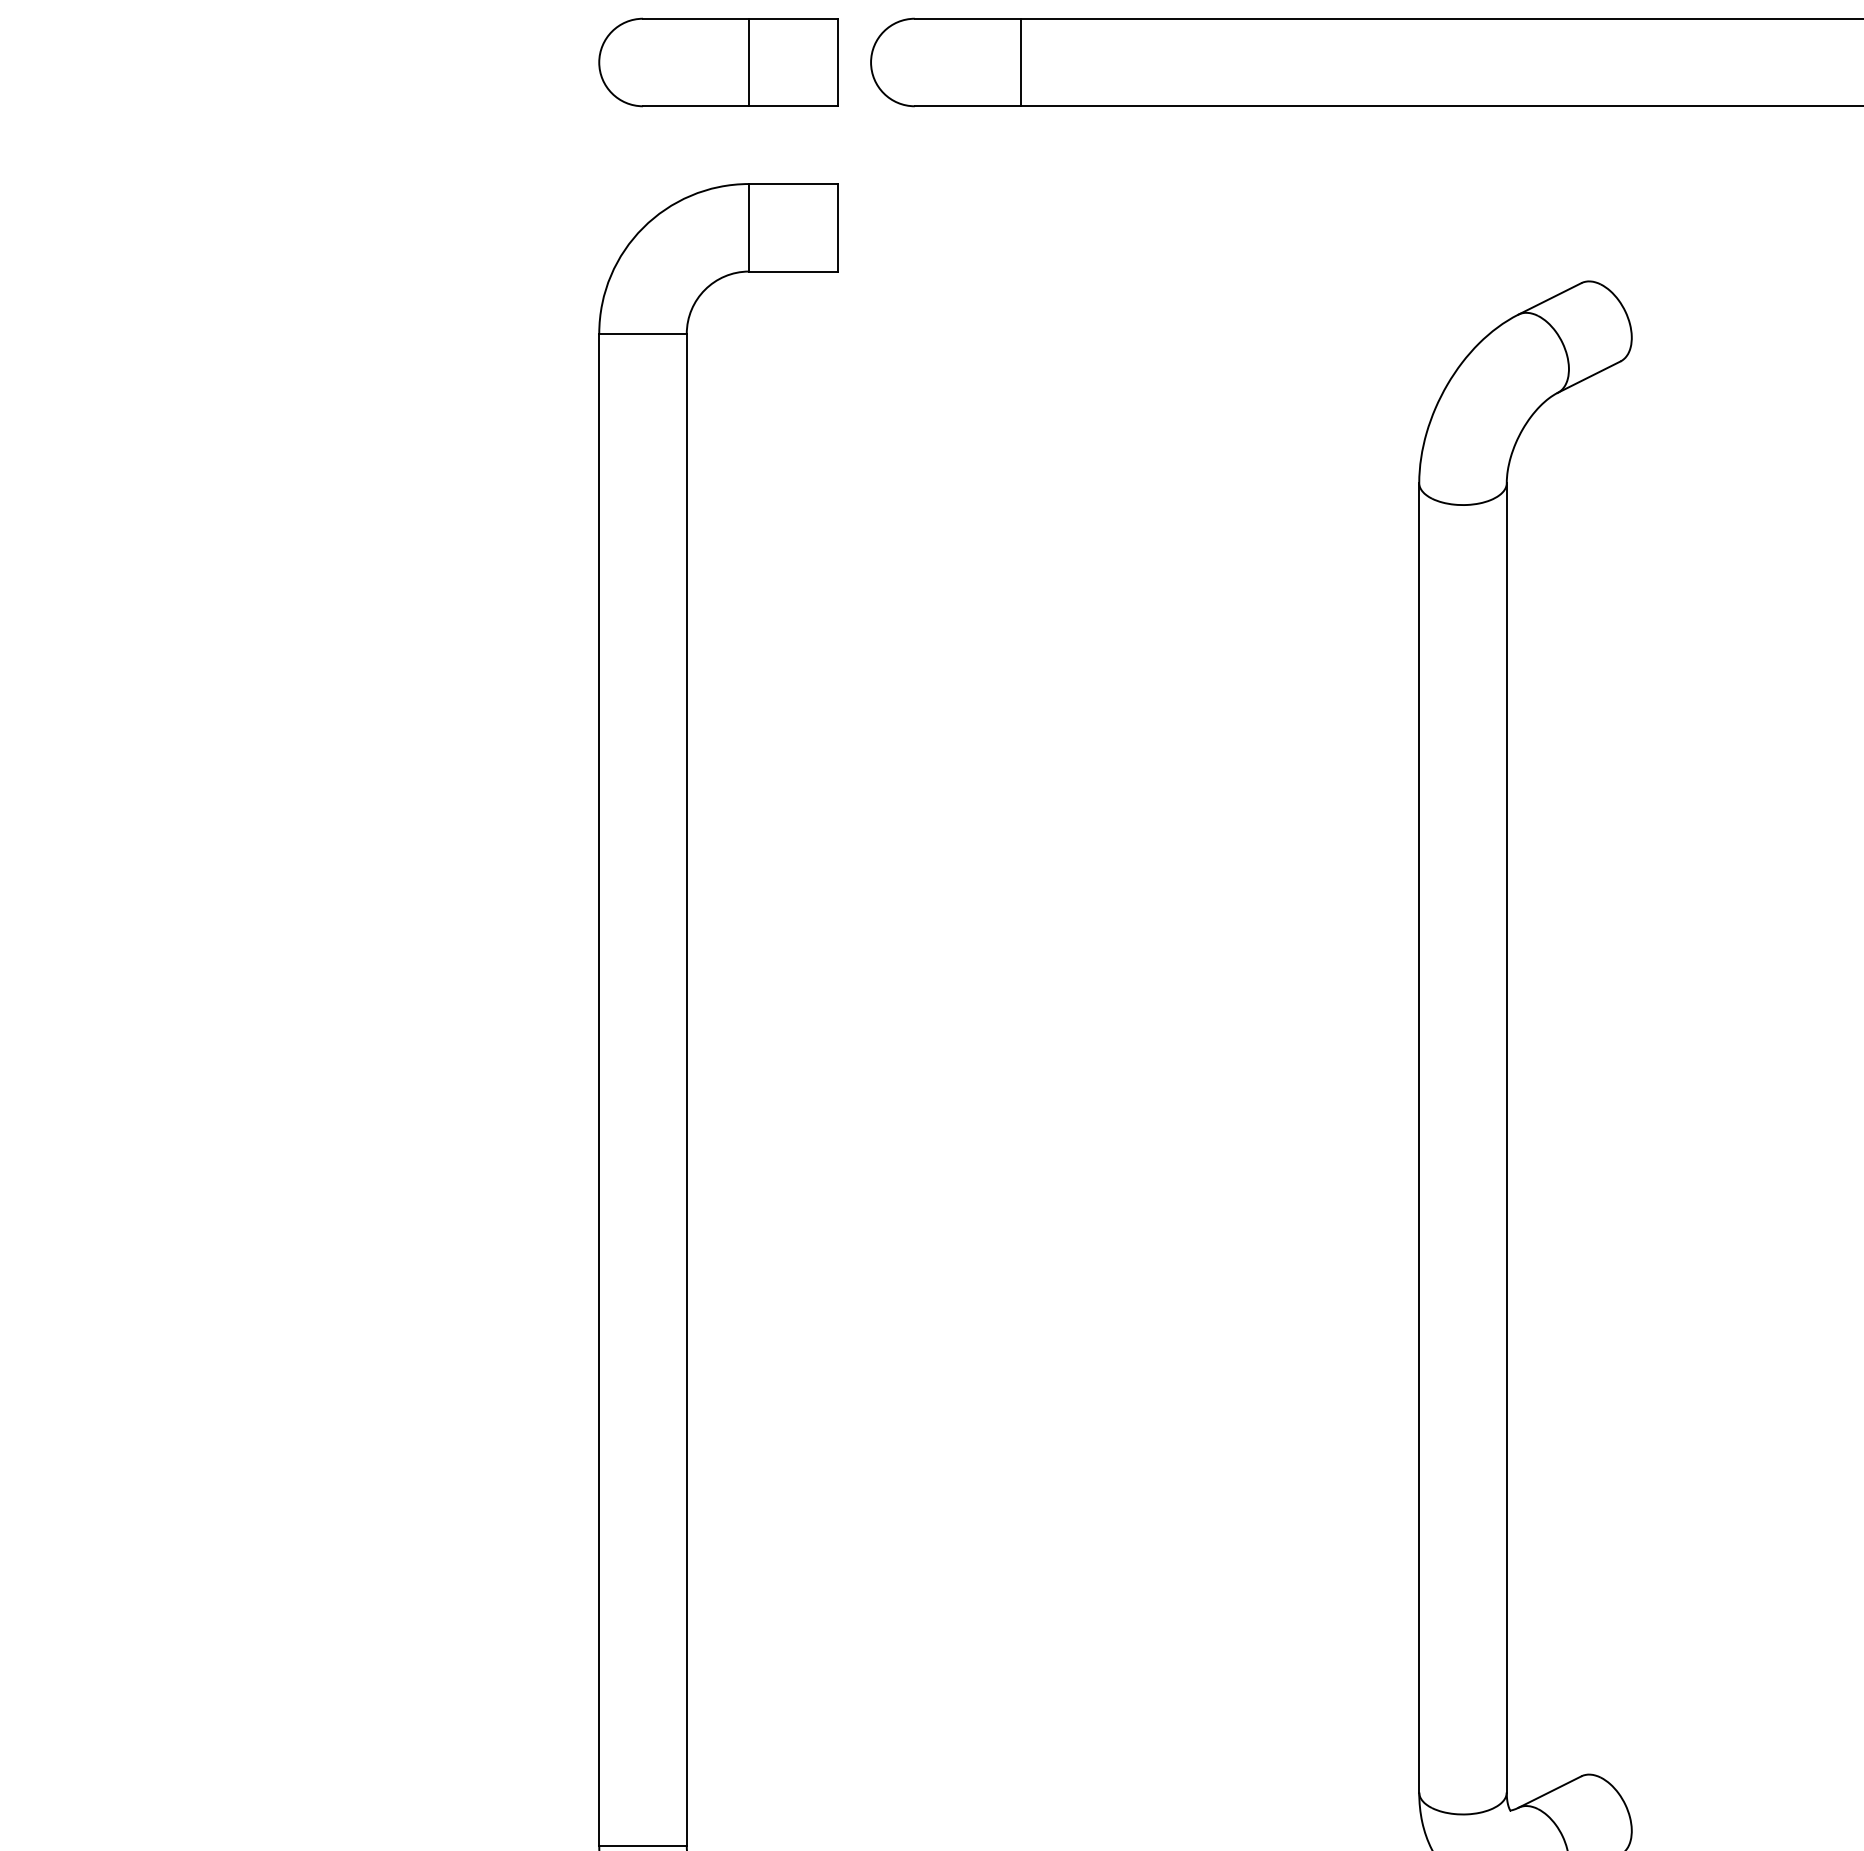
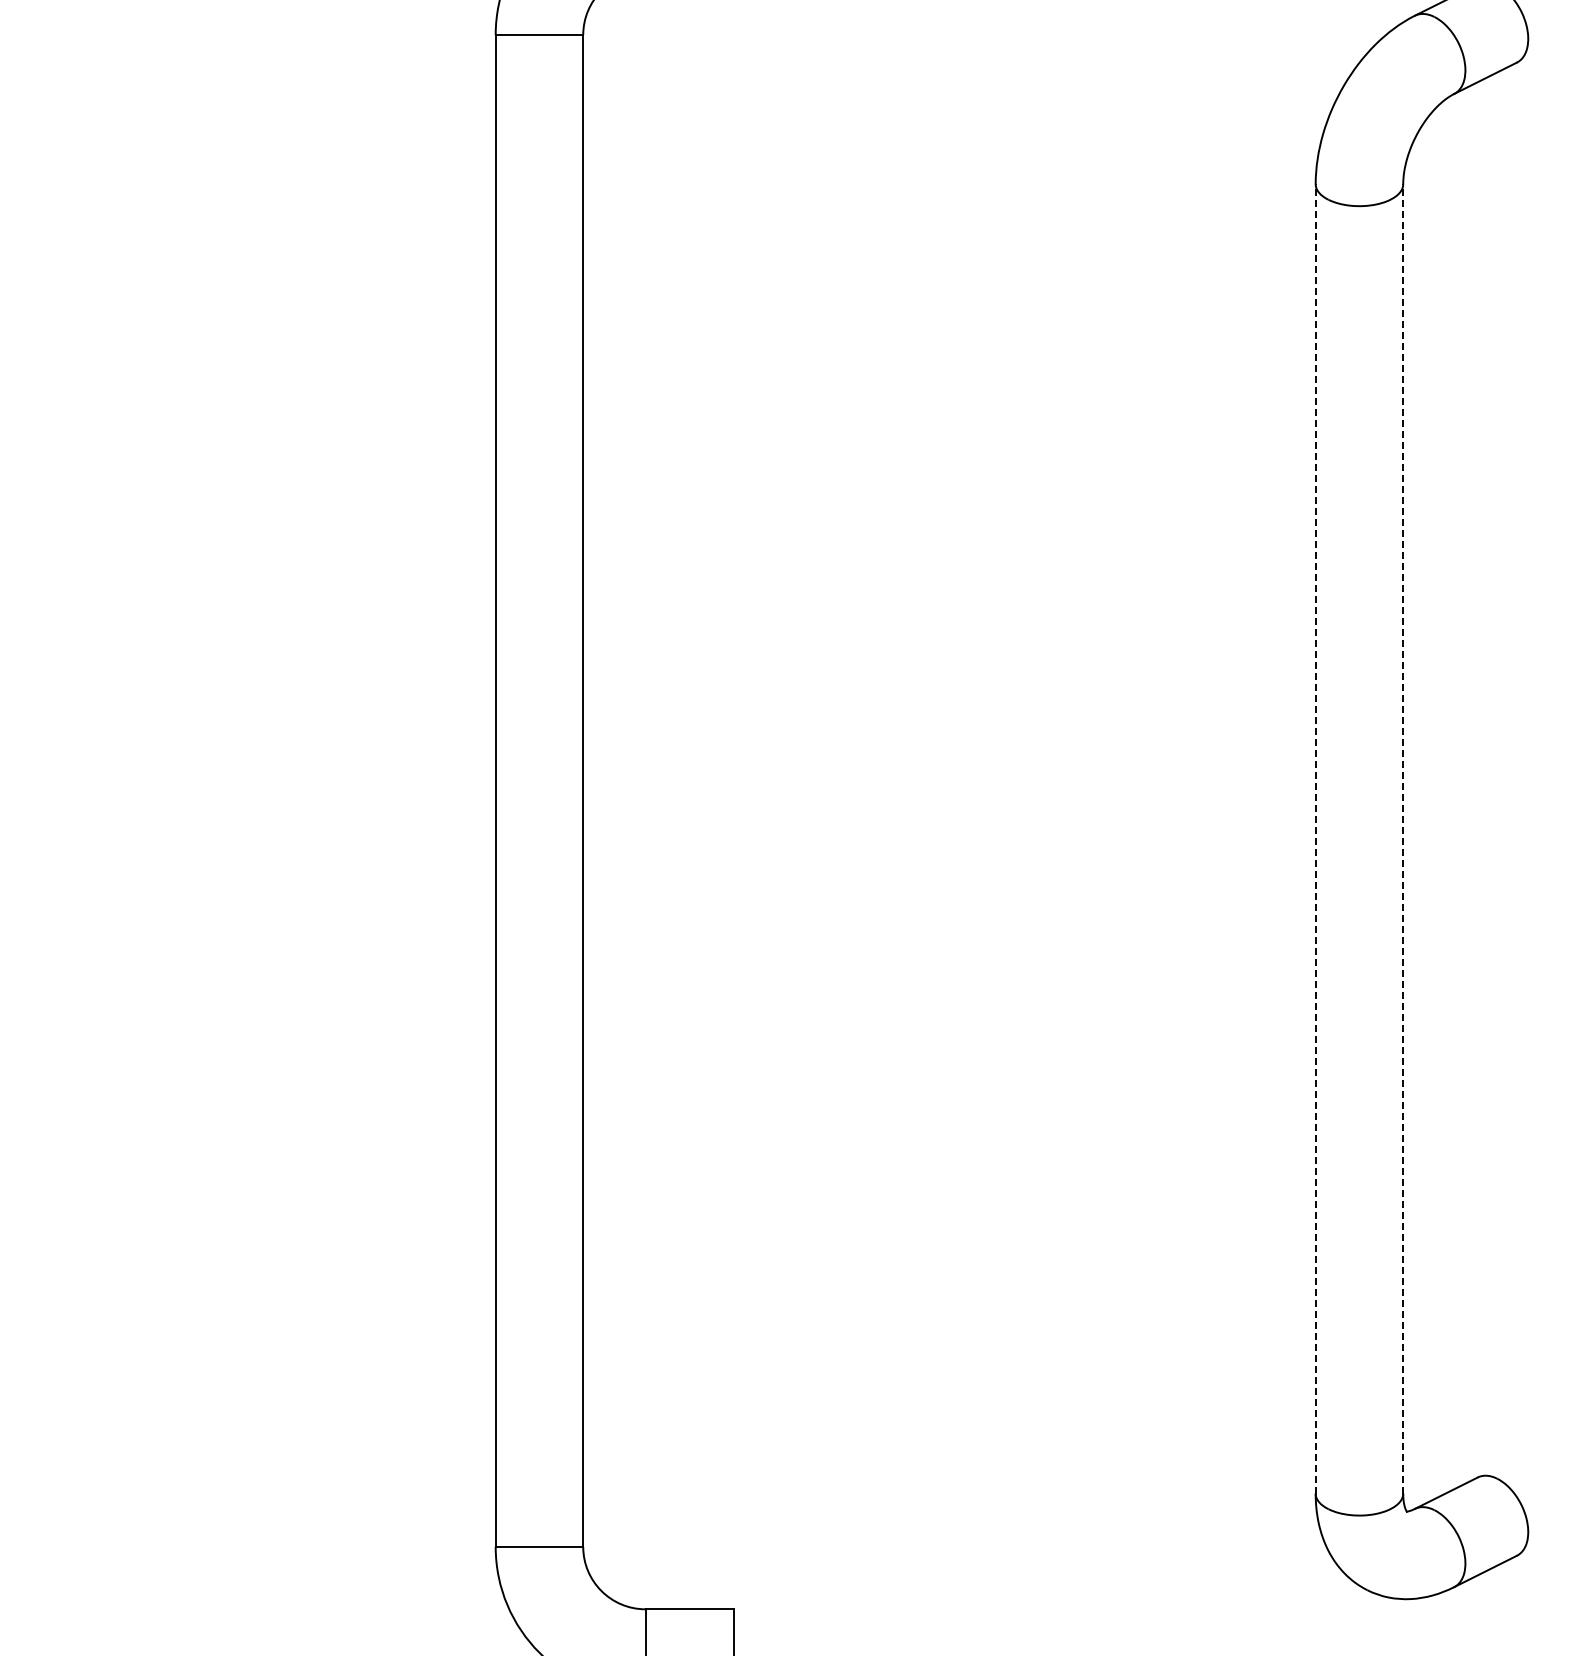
line: (1419, 1137) -> (1315, 838), solid -> dashed
line: (1506, 1137) -> (1402, 838), solid -> dashed

